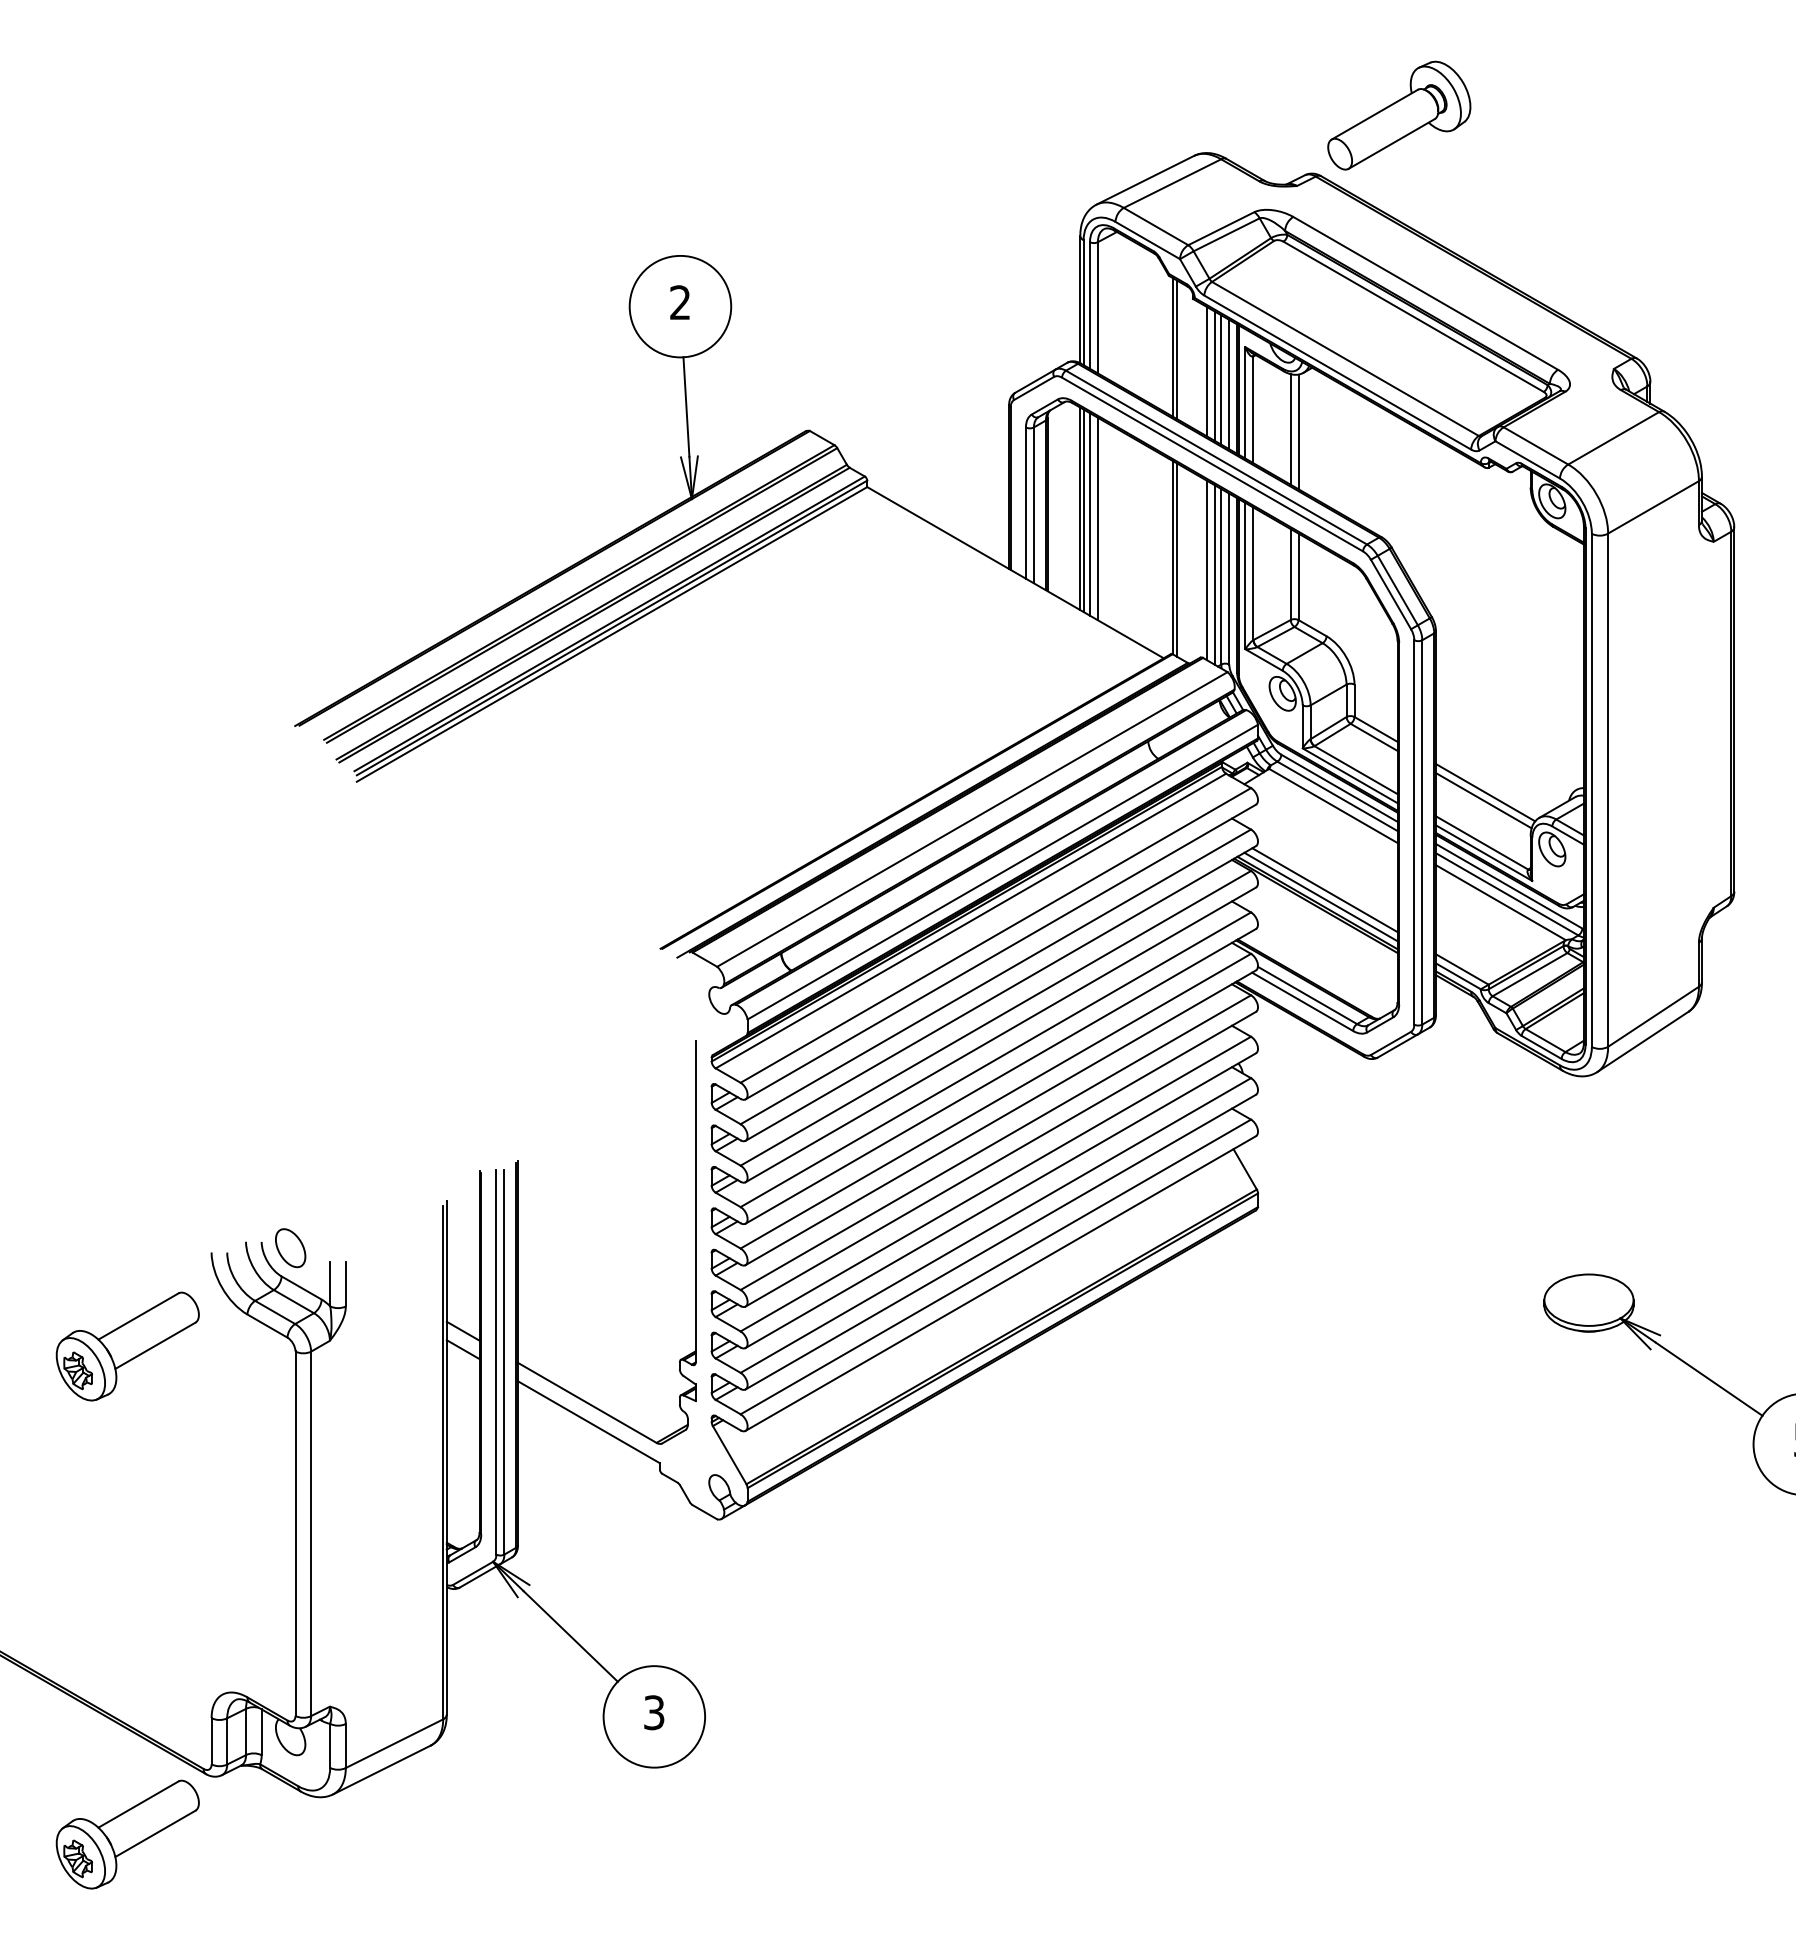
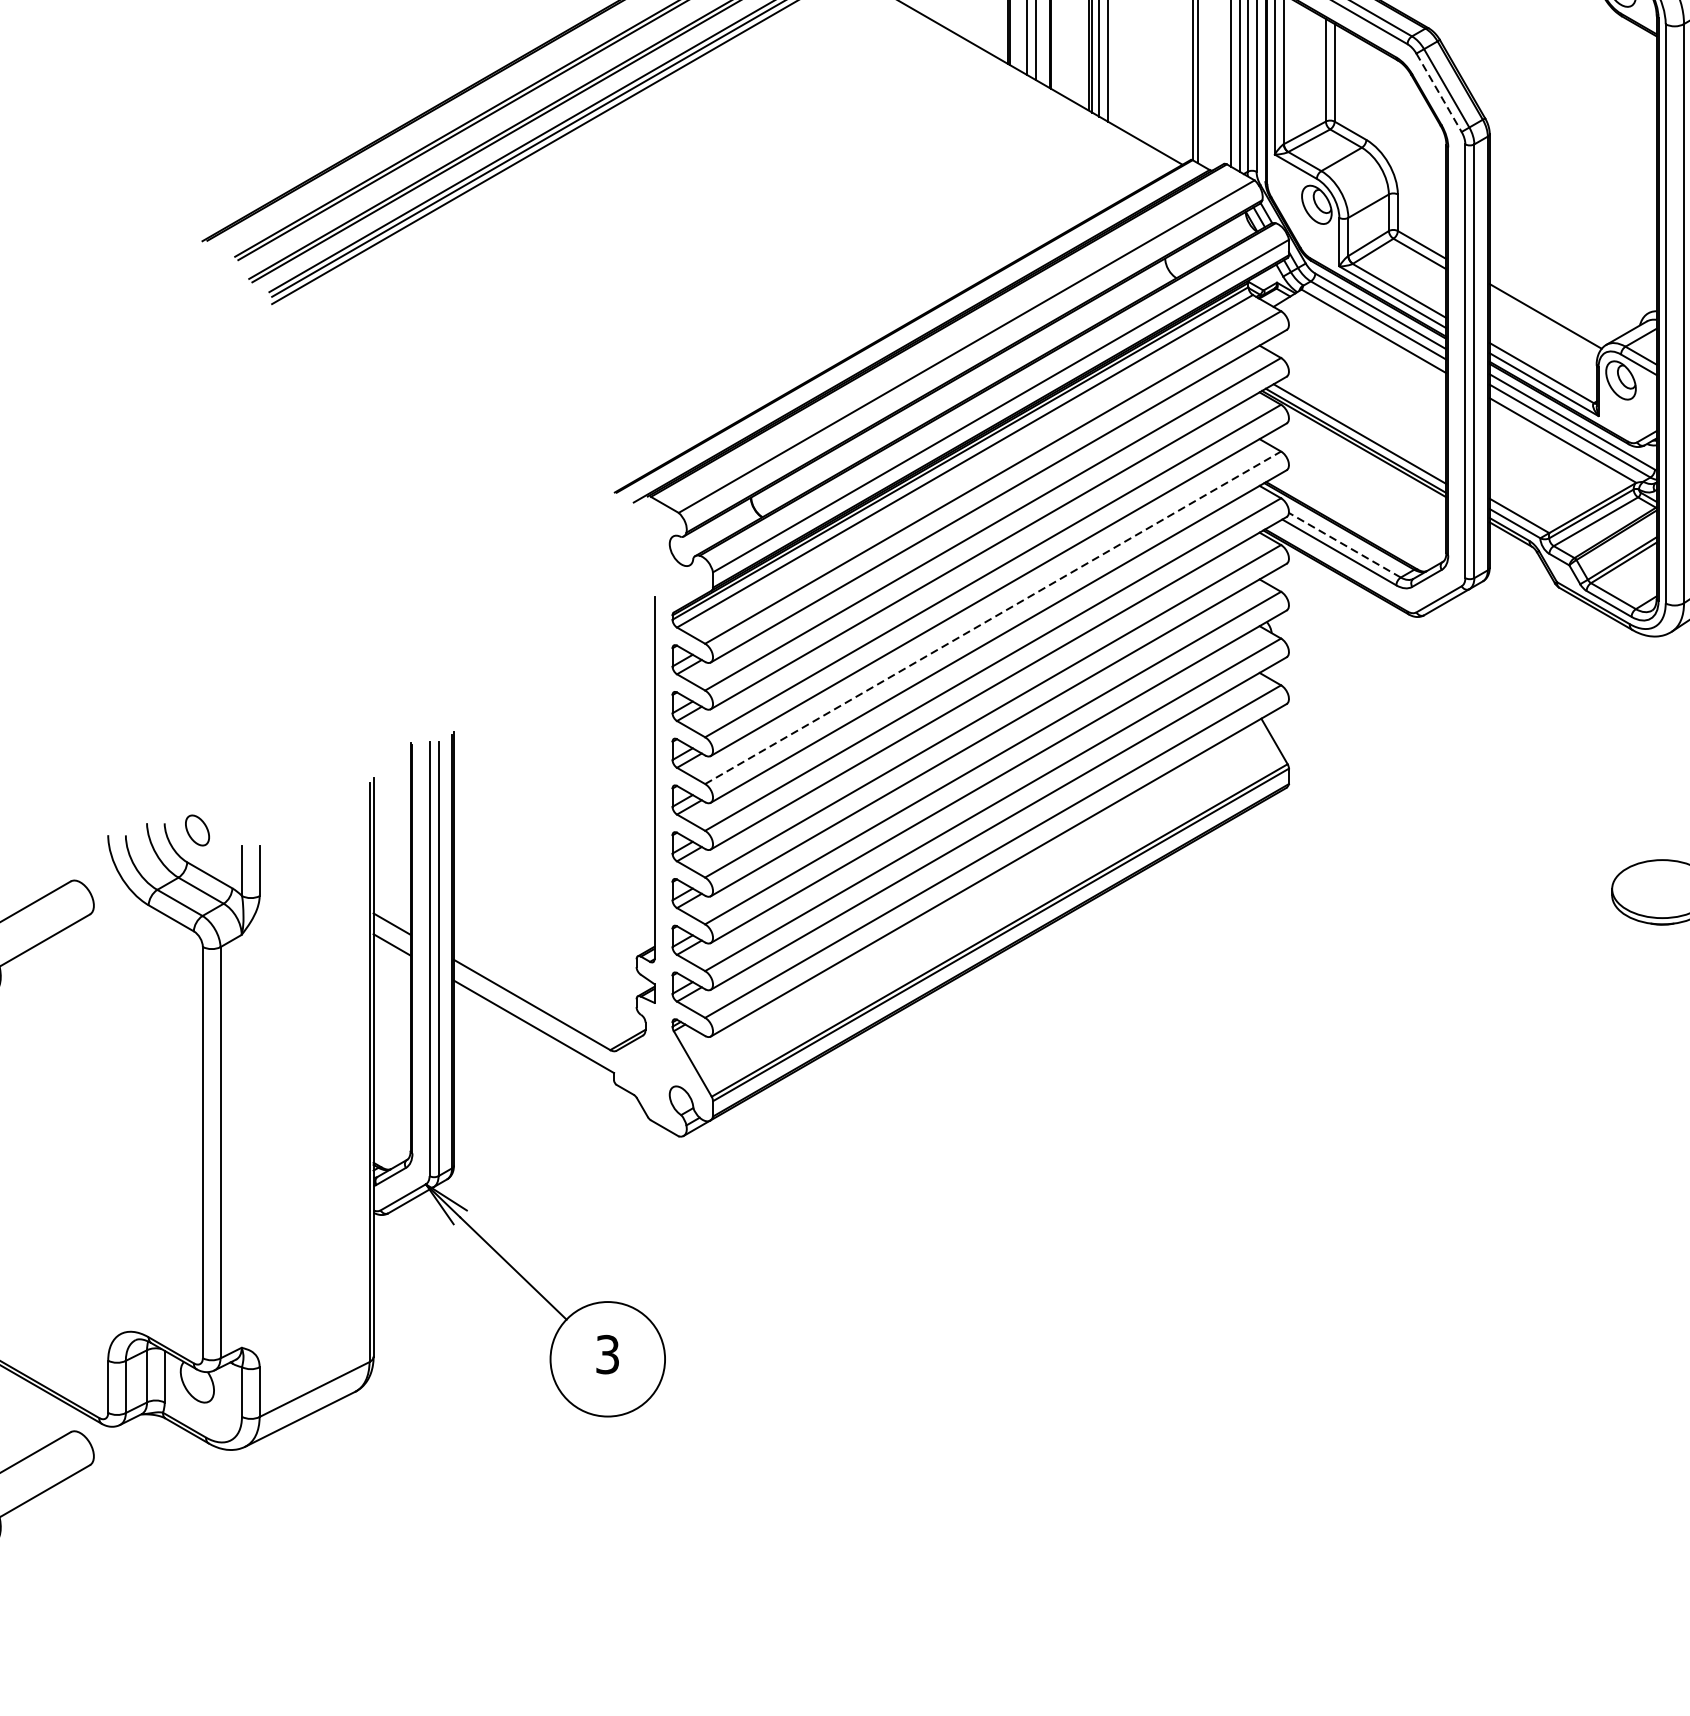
line: (1391, 594) -> (1439, 92), solid -> dashed
line: (1483, 800) -> (1543, 325), removed
line: (1324, 890) -> (1363, 426), removed
line: (1307, 995) -> (1344, 545), solid -> dashed
line: (995, 1059) -> (992, 617), solid -> dashed
part: (290, 1248) -> (197, 830), size x0.7

